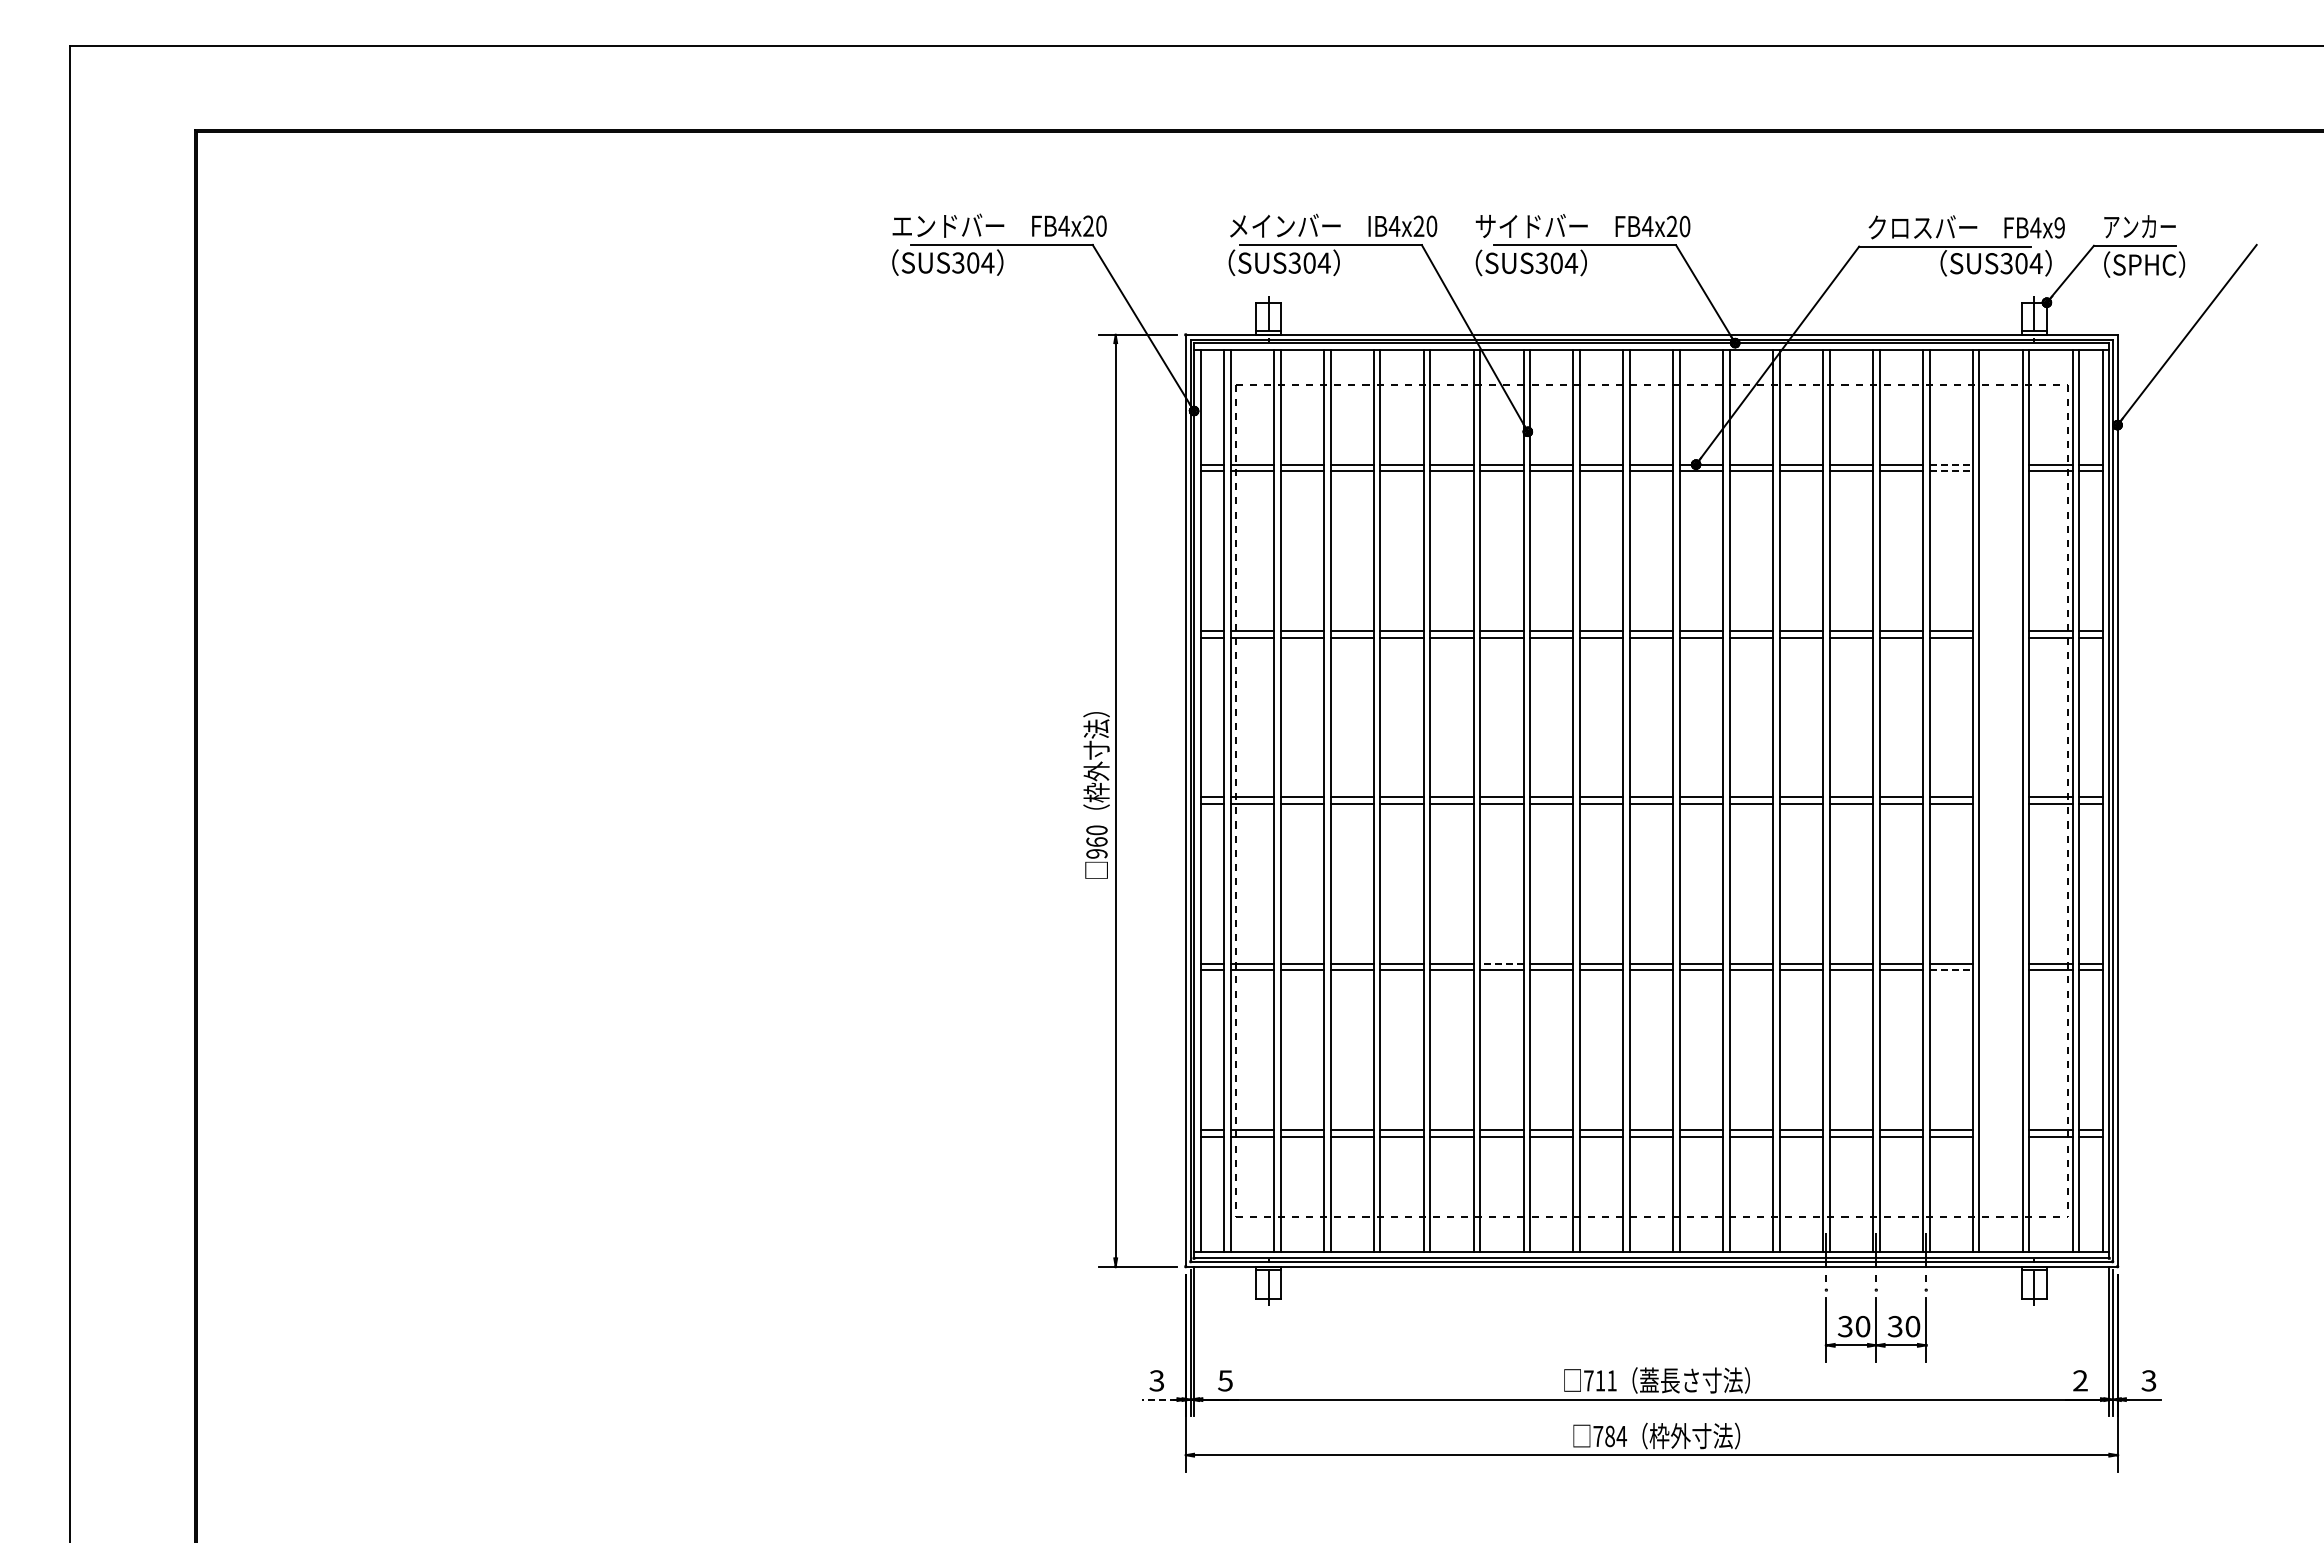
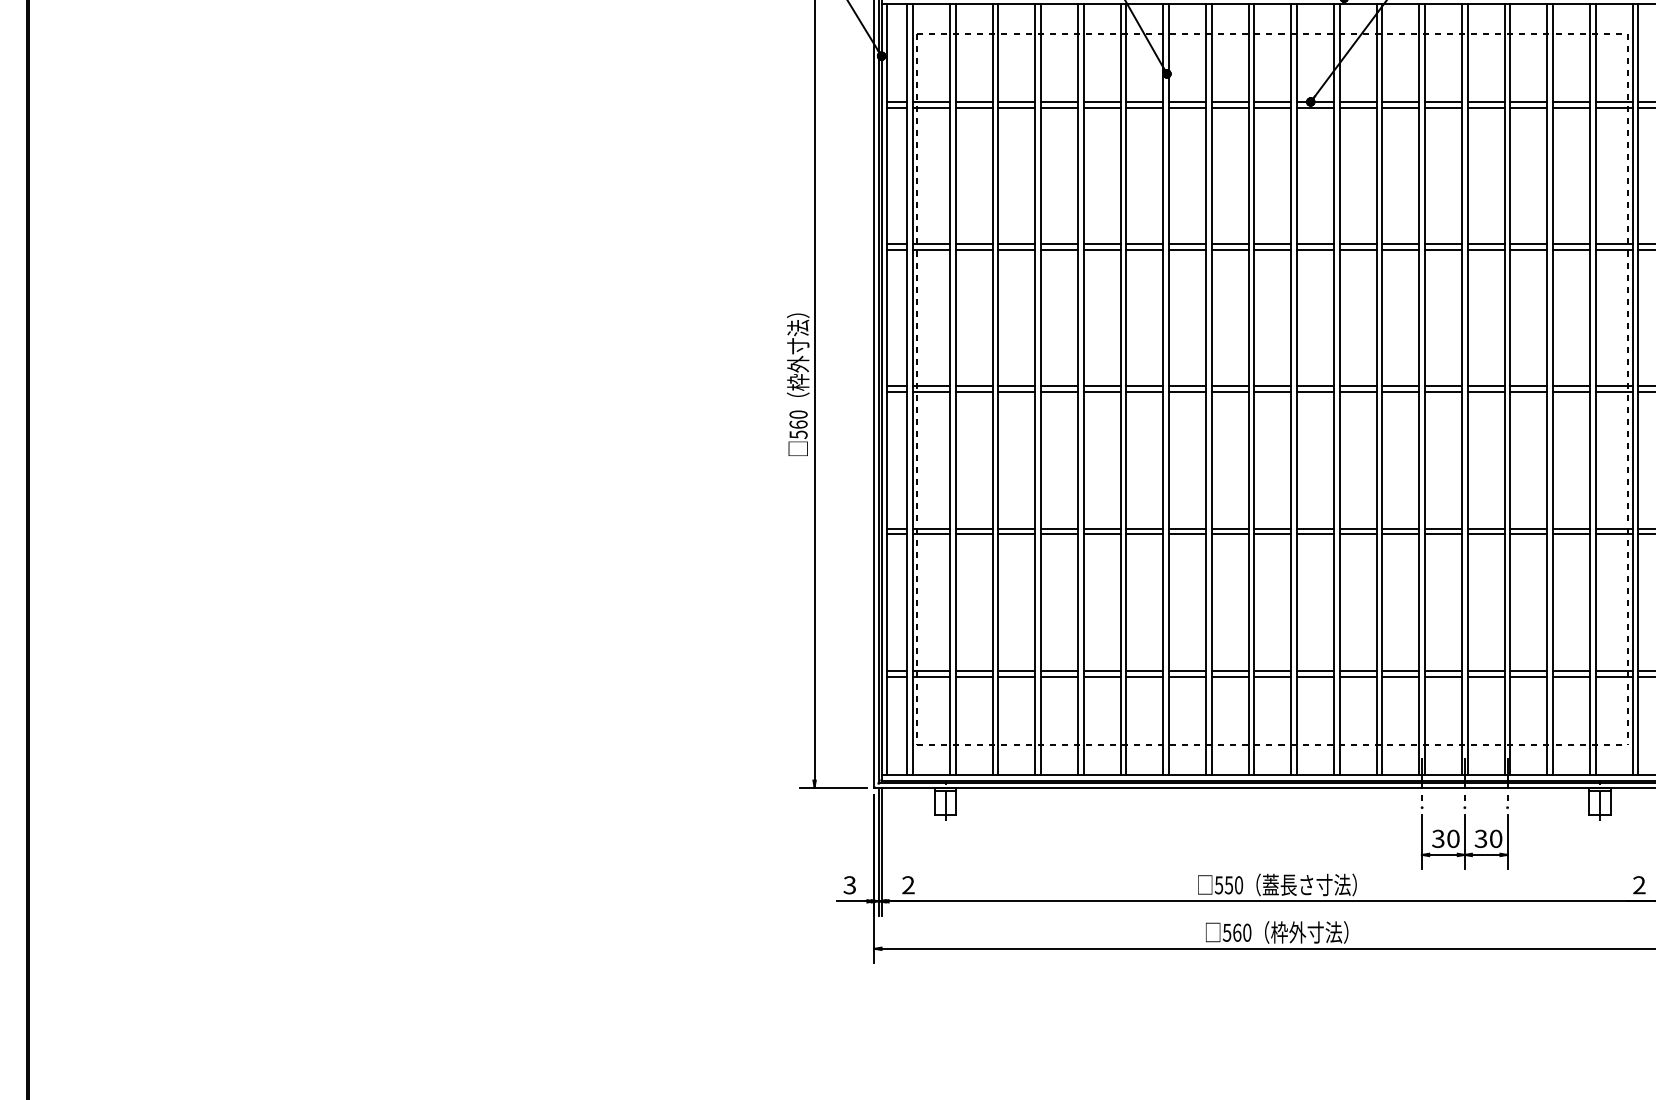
line: (1951, 464) -> (1529, 101), dashed -> solid
line: (2000, 464) -> (1571, 101), added
line: (1951, 471) -> (1529, 107), dashed -> solid
line: (2000, 471) -> (1571, 107), added
line: (2000, 631) -> (1571, 244), added
line: (2000, 637) -> (1571, 249), added
line: (2000, 797) -> (1571, 386), added
line: (2000, 804) -> (1571, 392), added
text: (1096, 853) -> (798, 434), 960 -> 560
line: (1501, 963) -> (1144, 528), dashed -> solid
line: (2000, 963) -> (1571, 528), added
line: (1951, 970) -> (1529, 534), dashed -> solid
line: (2000, 970) -> (1571, 534), added
line: (2000, 1130) -> (1571, 671), added
line: (2000, 1136) -> (1571, 676), added
text: (1225, 1380) -> (908, 884), 5 -> 2
text: (1599, 1380) -> (1228, 884), 711 -> 550
line: (1159, 1399) -> (852, 901), dashed -> solid
text: (1610, 1436) -> (1237, 932), 784 -> 560

